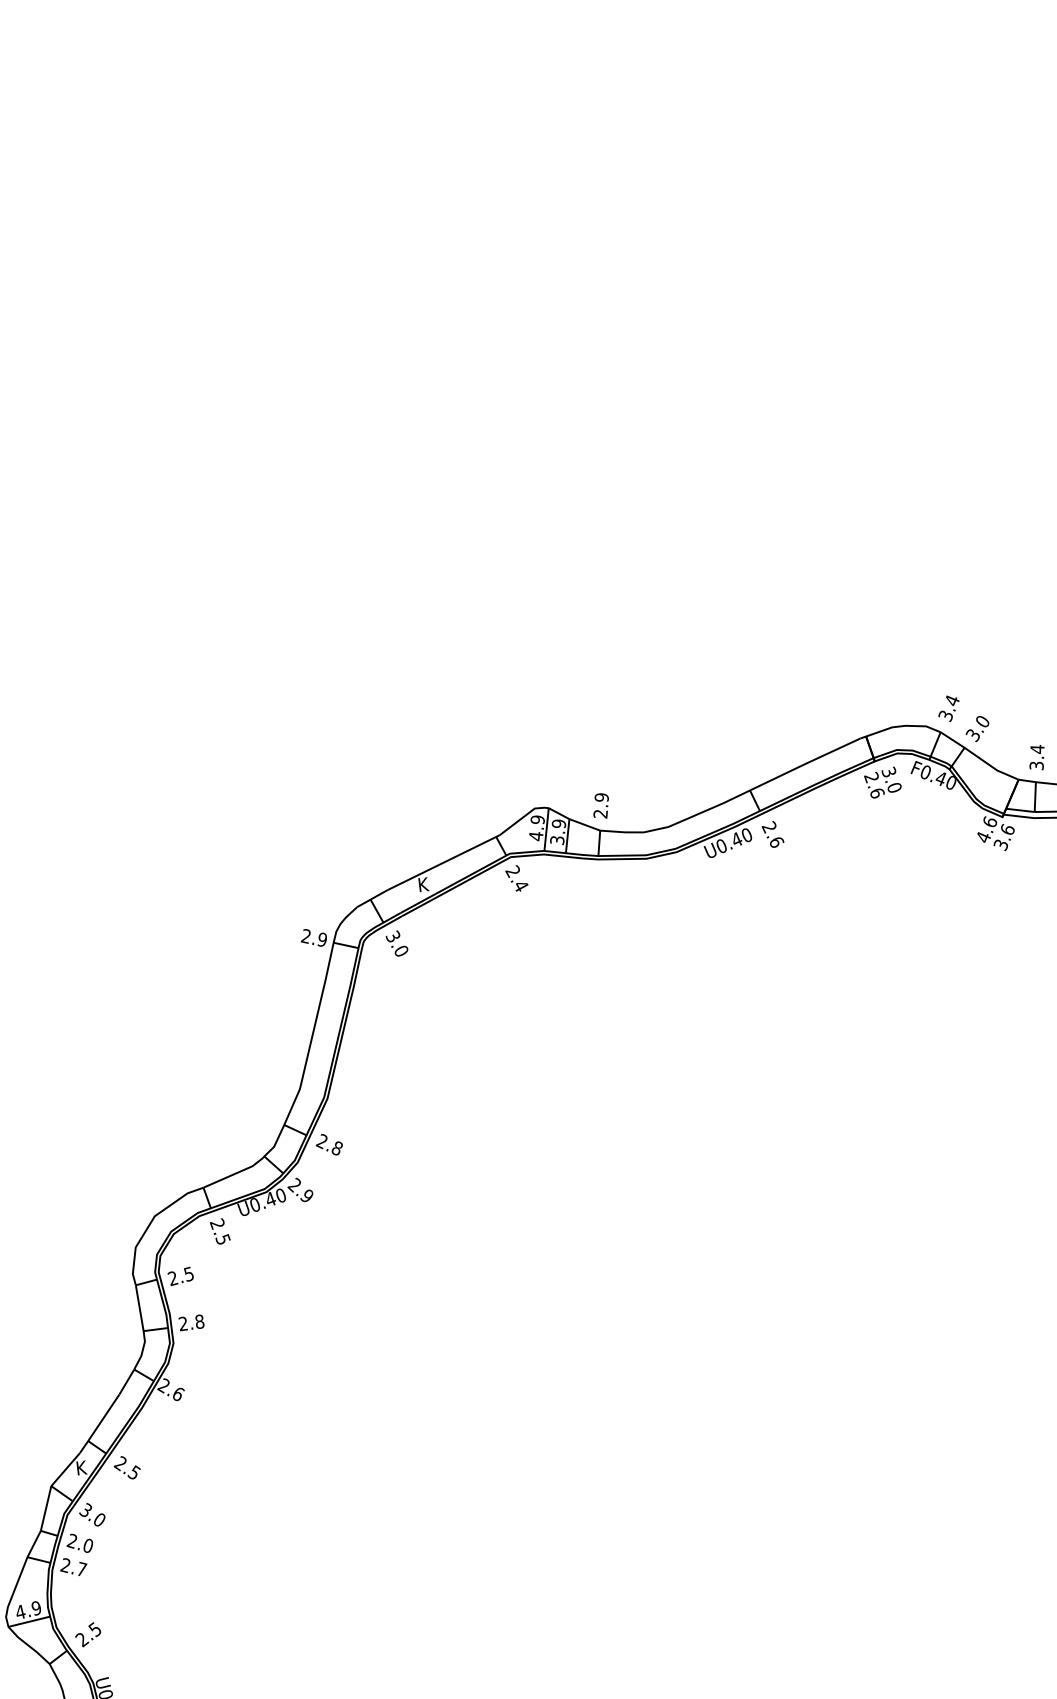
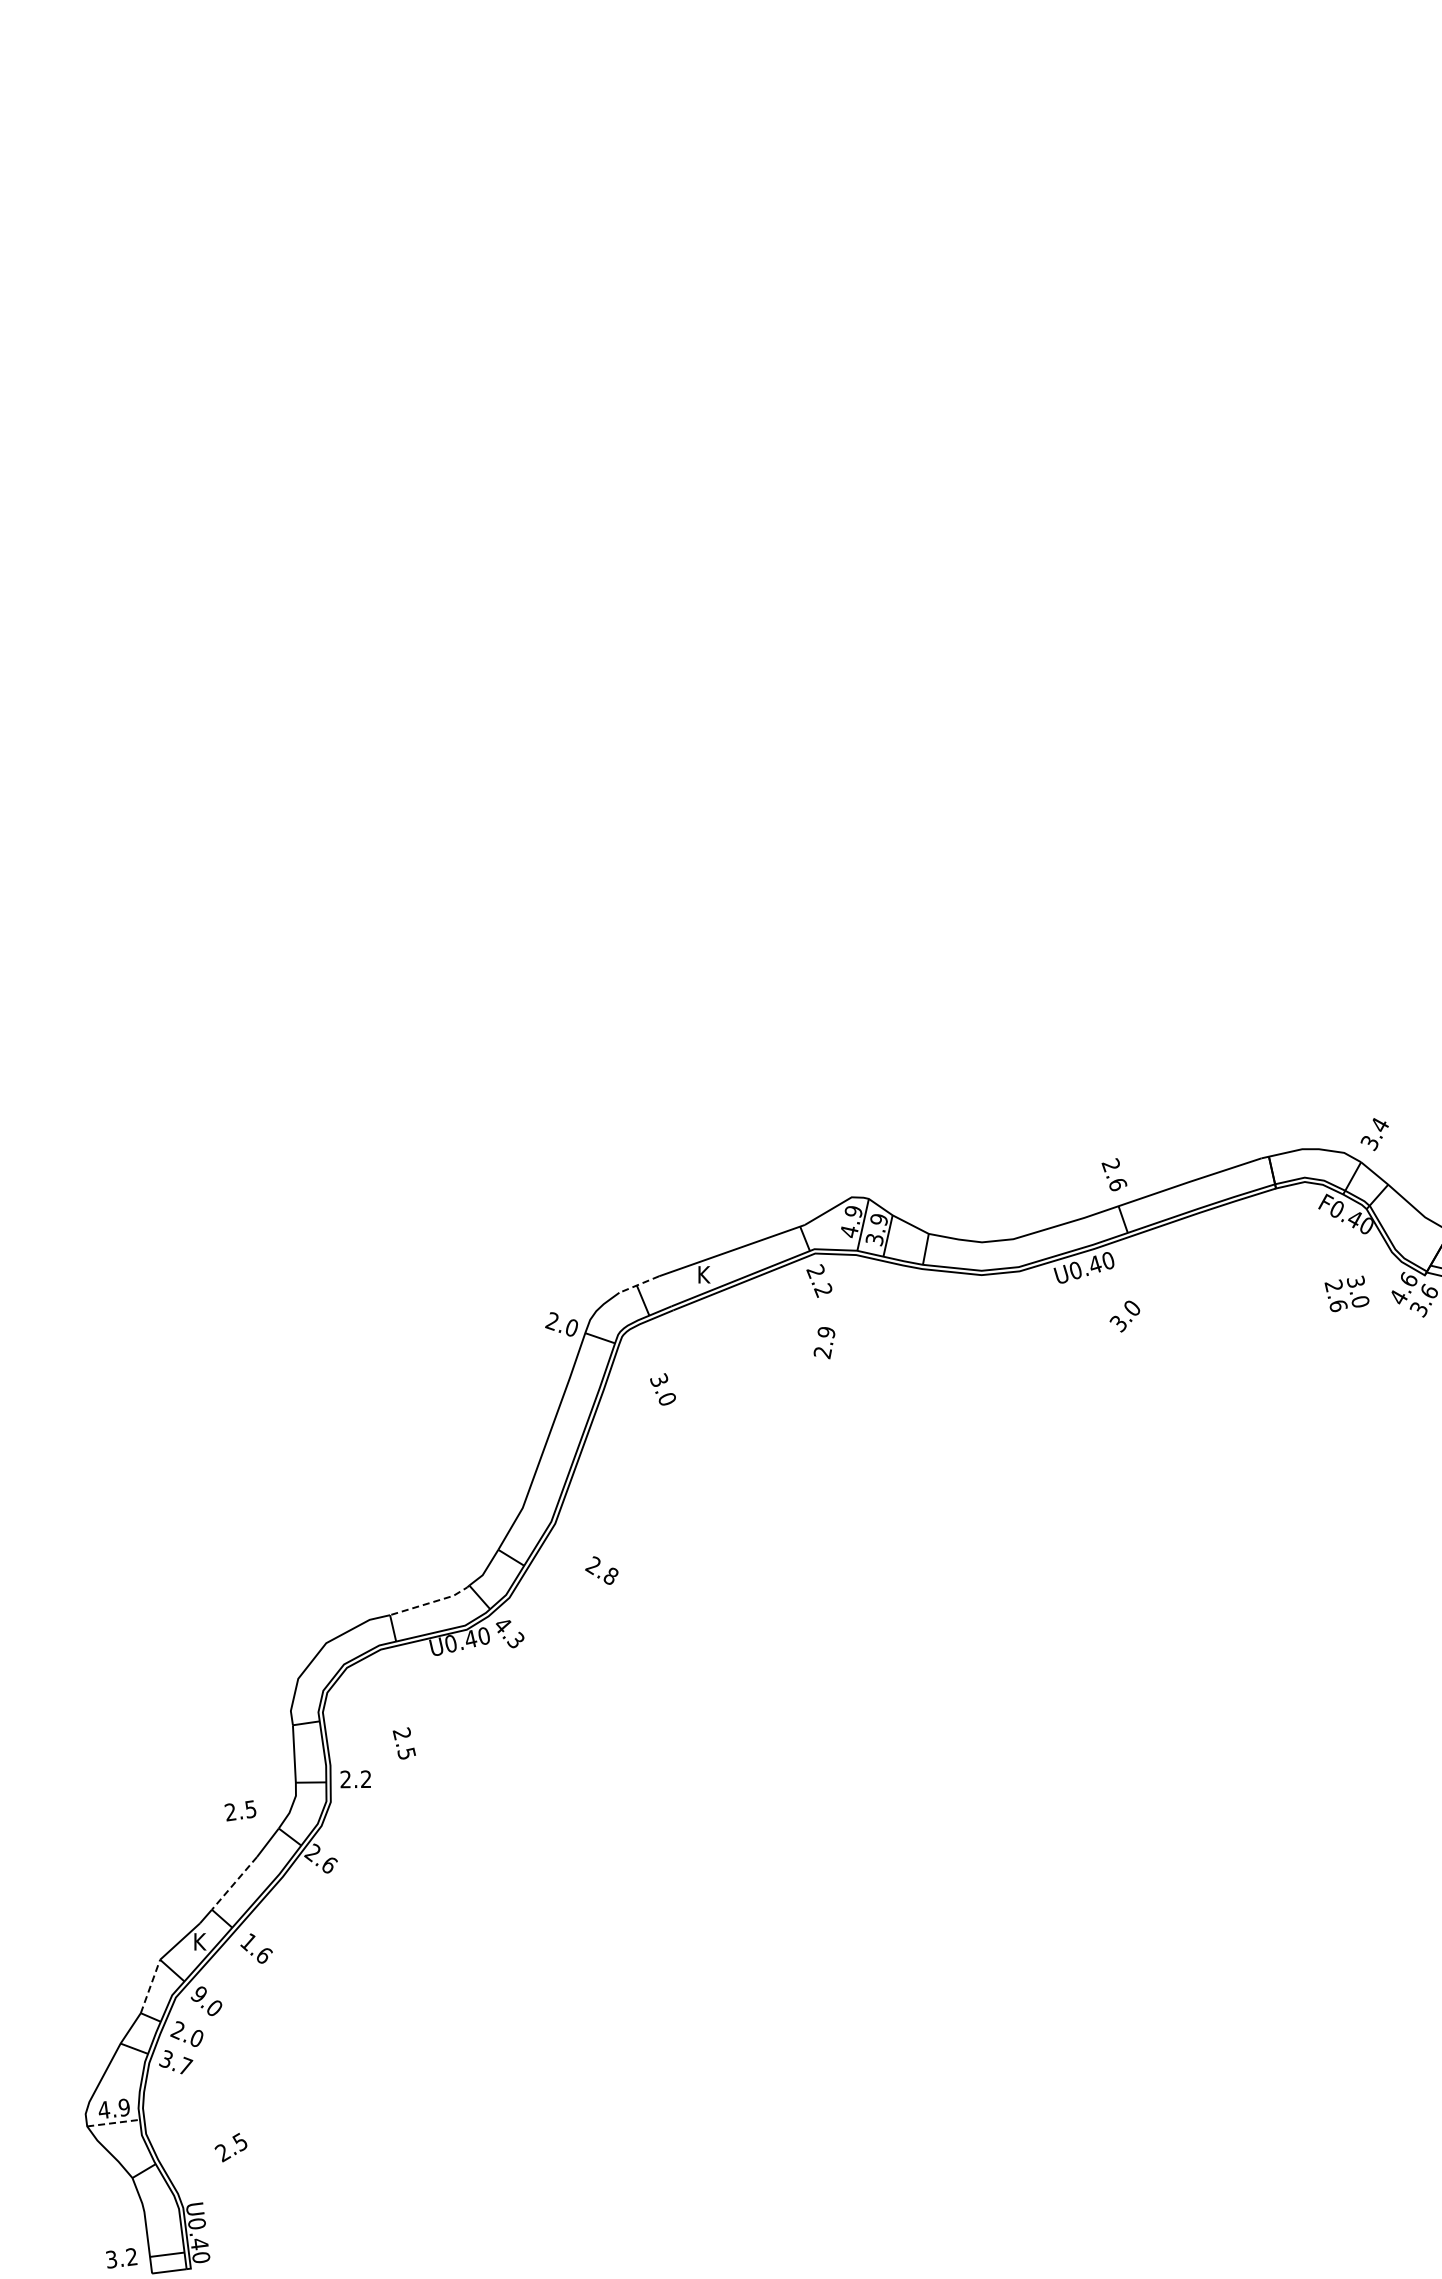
text: (977, 729) -> (1124, 1316), moved
text: (882, 782) -> (1346, 1293), moved
text: (601, 806) -> (824, 1343), moved
text: (773, 834) -> (1114, 1174), moved
text: (520, 886) -> (823, 1290), 2.4 -> 2.2
line: (372, 898) -> (639, 1284), solid -> dashed
text: (322, 939) -> (571, 1327), 2.9 -> 2.0
text: (396, 943) -> (662, 1389), moved
text: (329, 1144) -> (601, 1570), moved
line: (235, 1173) -> (431, 1602), solid -> dashed
text: (300, 1190) -> (508, 1632), 2.9 -> 4.3
text: (219, 1231) -> (403, 1743), moved
text: (180, 1276) -> (240, 1810), moved
text: (200, 1321) -> (366, 1779), 2.8 -> 2.2
line: (103, 1417) -> (234, 1883), solid -> dashed
text: (126, 1467) -> (255, 1947), 2.5 -> 1.6
line: (46, 1508) -> (150, 1986), solid -> dashed
text: (85, 1509) -> (198, 1993), 3.0 -> 9.0
text: (65, 1565) -> (165, 2059), 2.7 -> 3.7
line: (29, 1622) -> (113, 2123), solid -> dashed
text: (87, 1634) -> (230, 2147), moved

